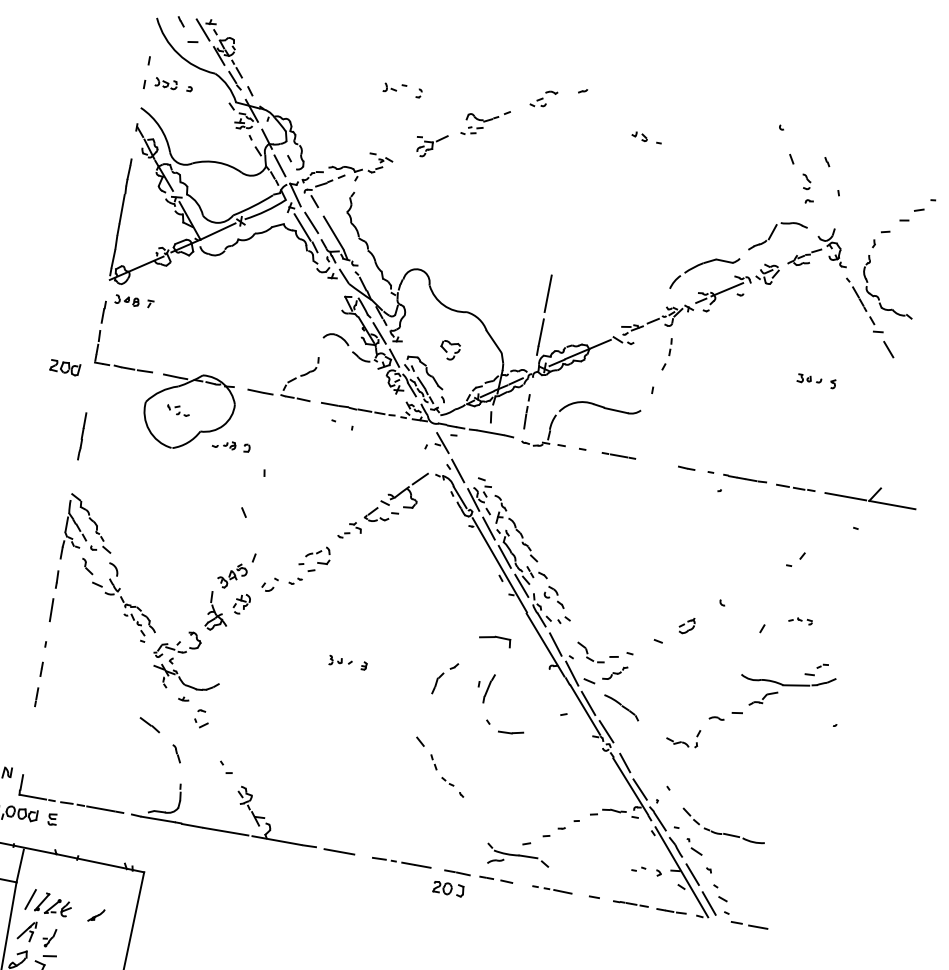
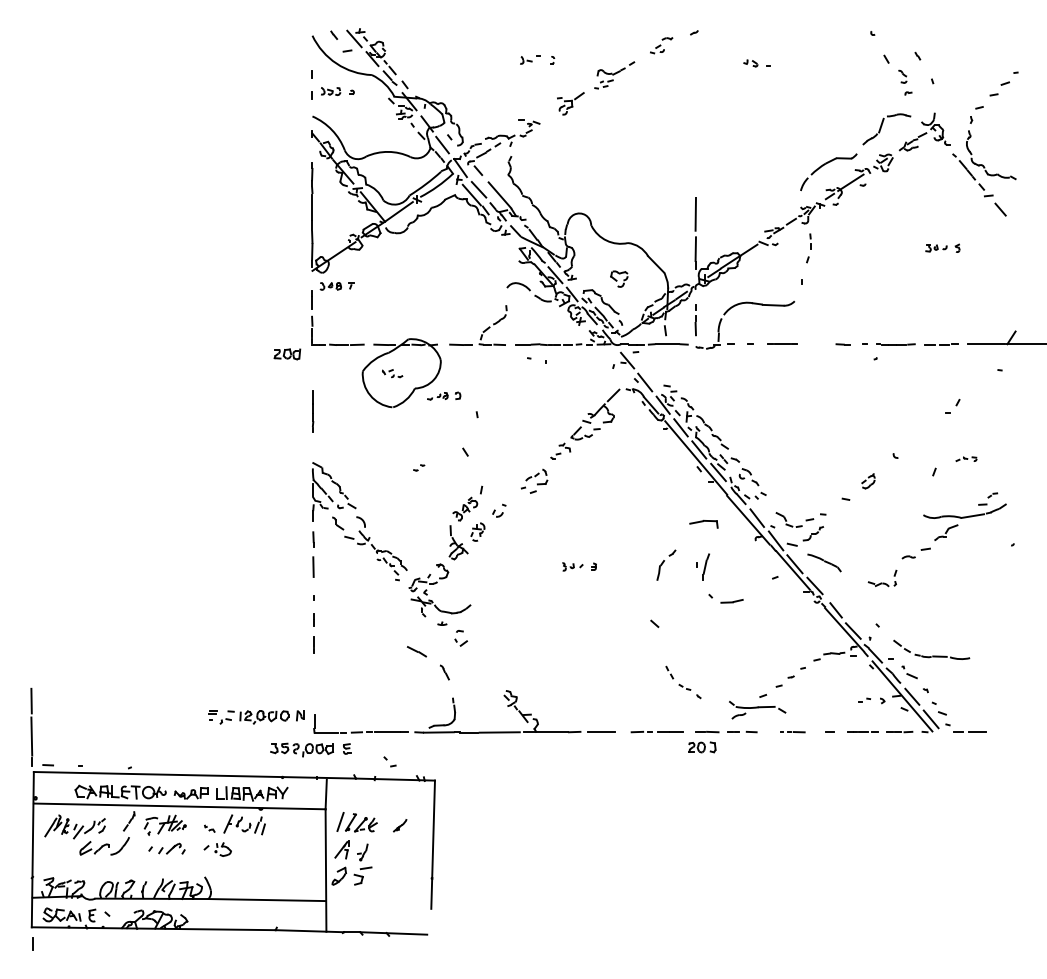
part: (296, 580) -> (419, 467), moved
part: (225, 767) -> (389, 761), moved
part: (447, 776) -> (683, 682), moved
part: (552, 890) -> (792, 732), size x0.7

